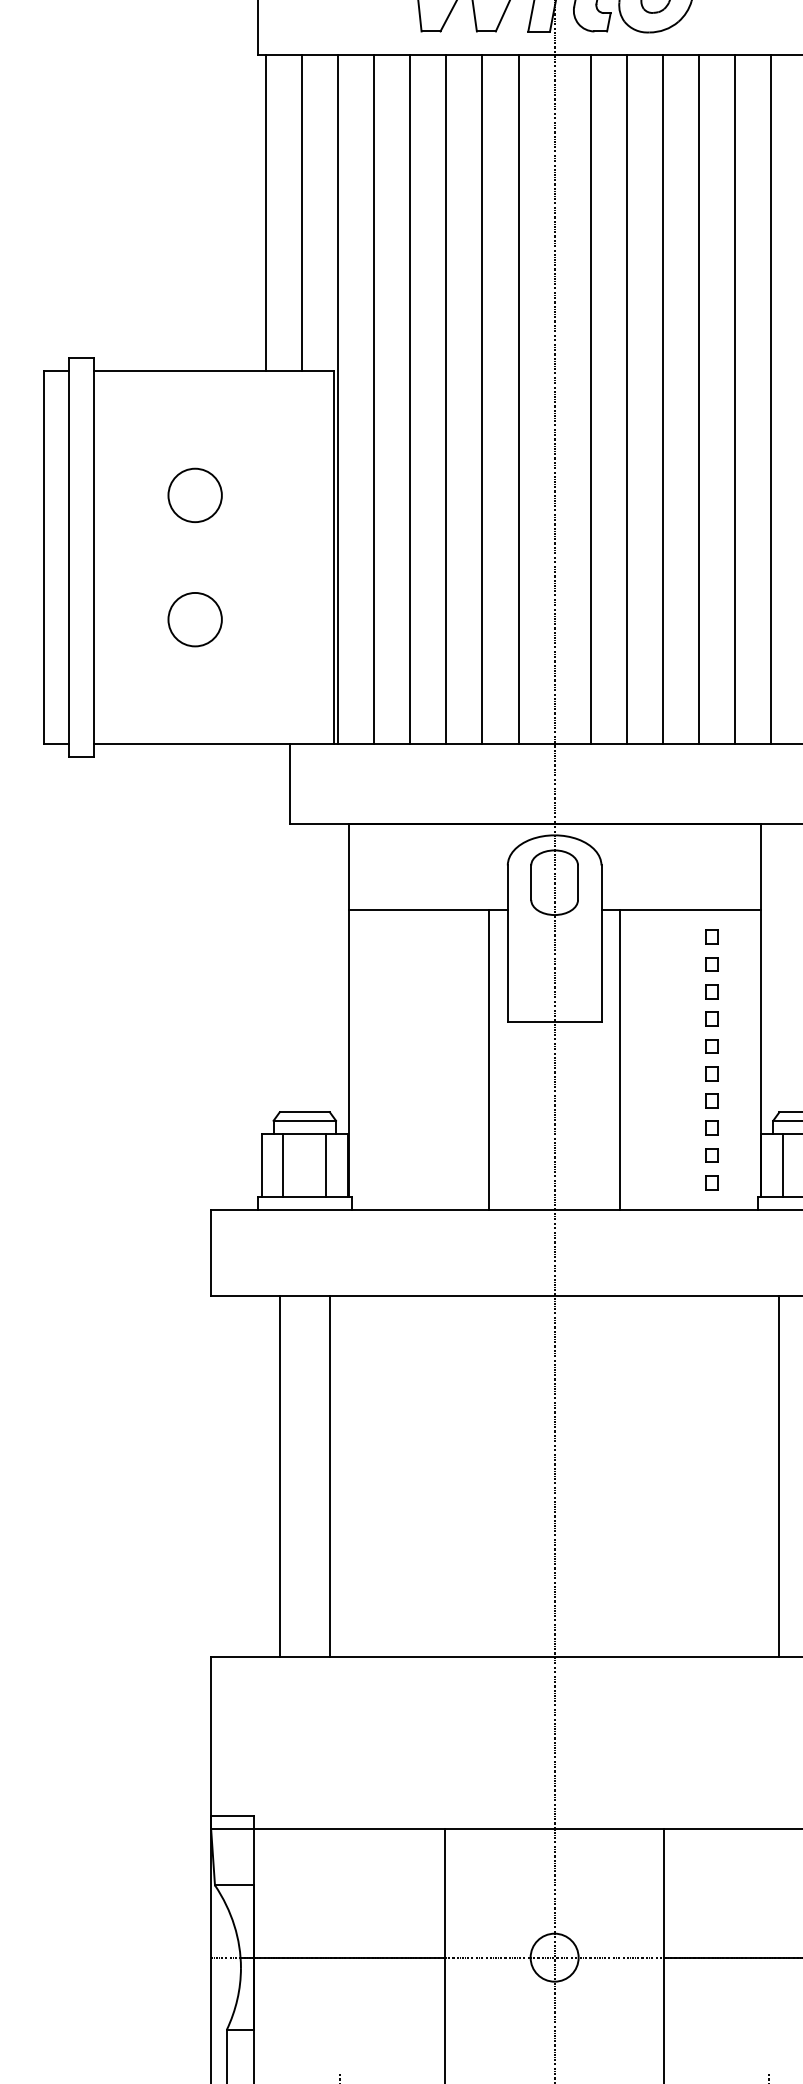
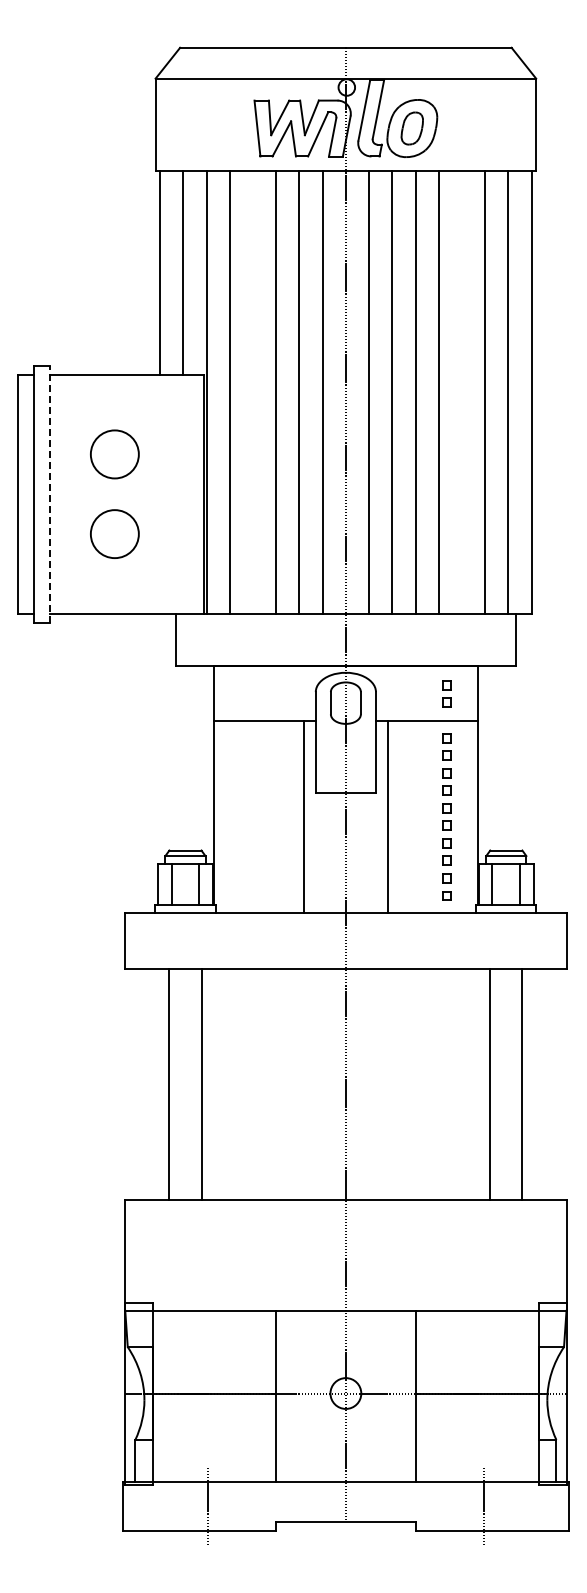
line: (410, 398) -> (253, 392), removed
line: (734, 398) -> (461, 392), removed
circle: (195, 495) -> (115, 454), size x1.4
line: (94, 556) -> (50, 493), solid -> dashed
circle: (195, 620) -> (115, 534), size x1.4
part: (711, 867) -> (446, 693), added

